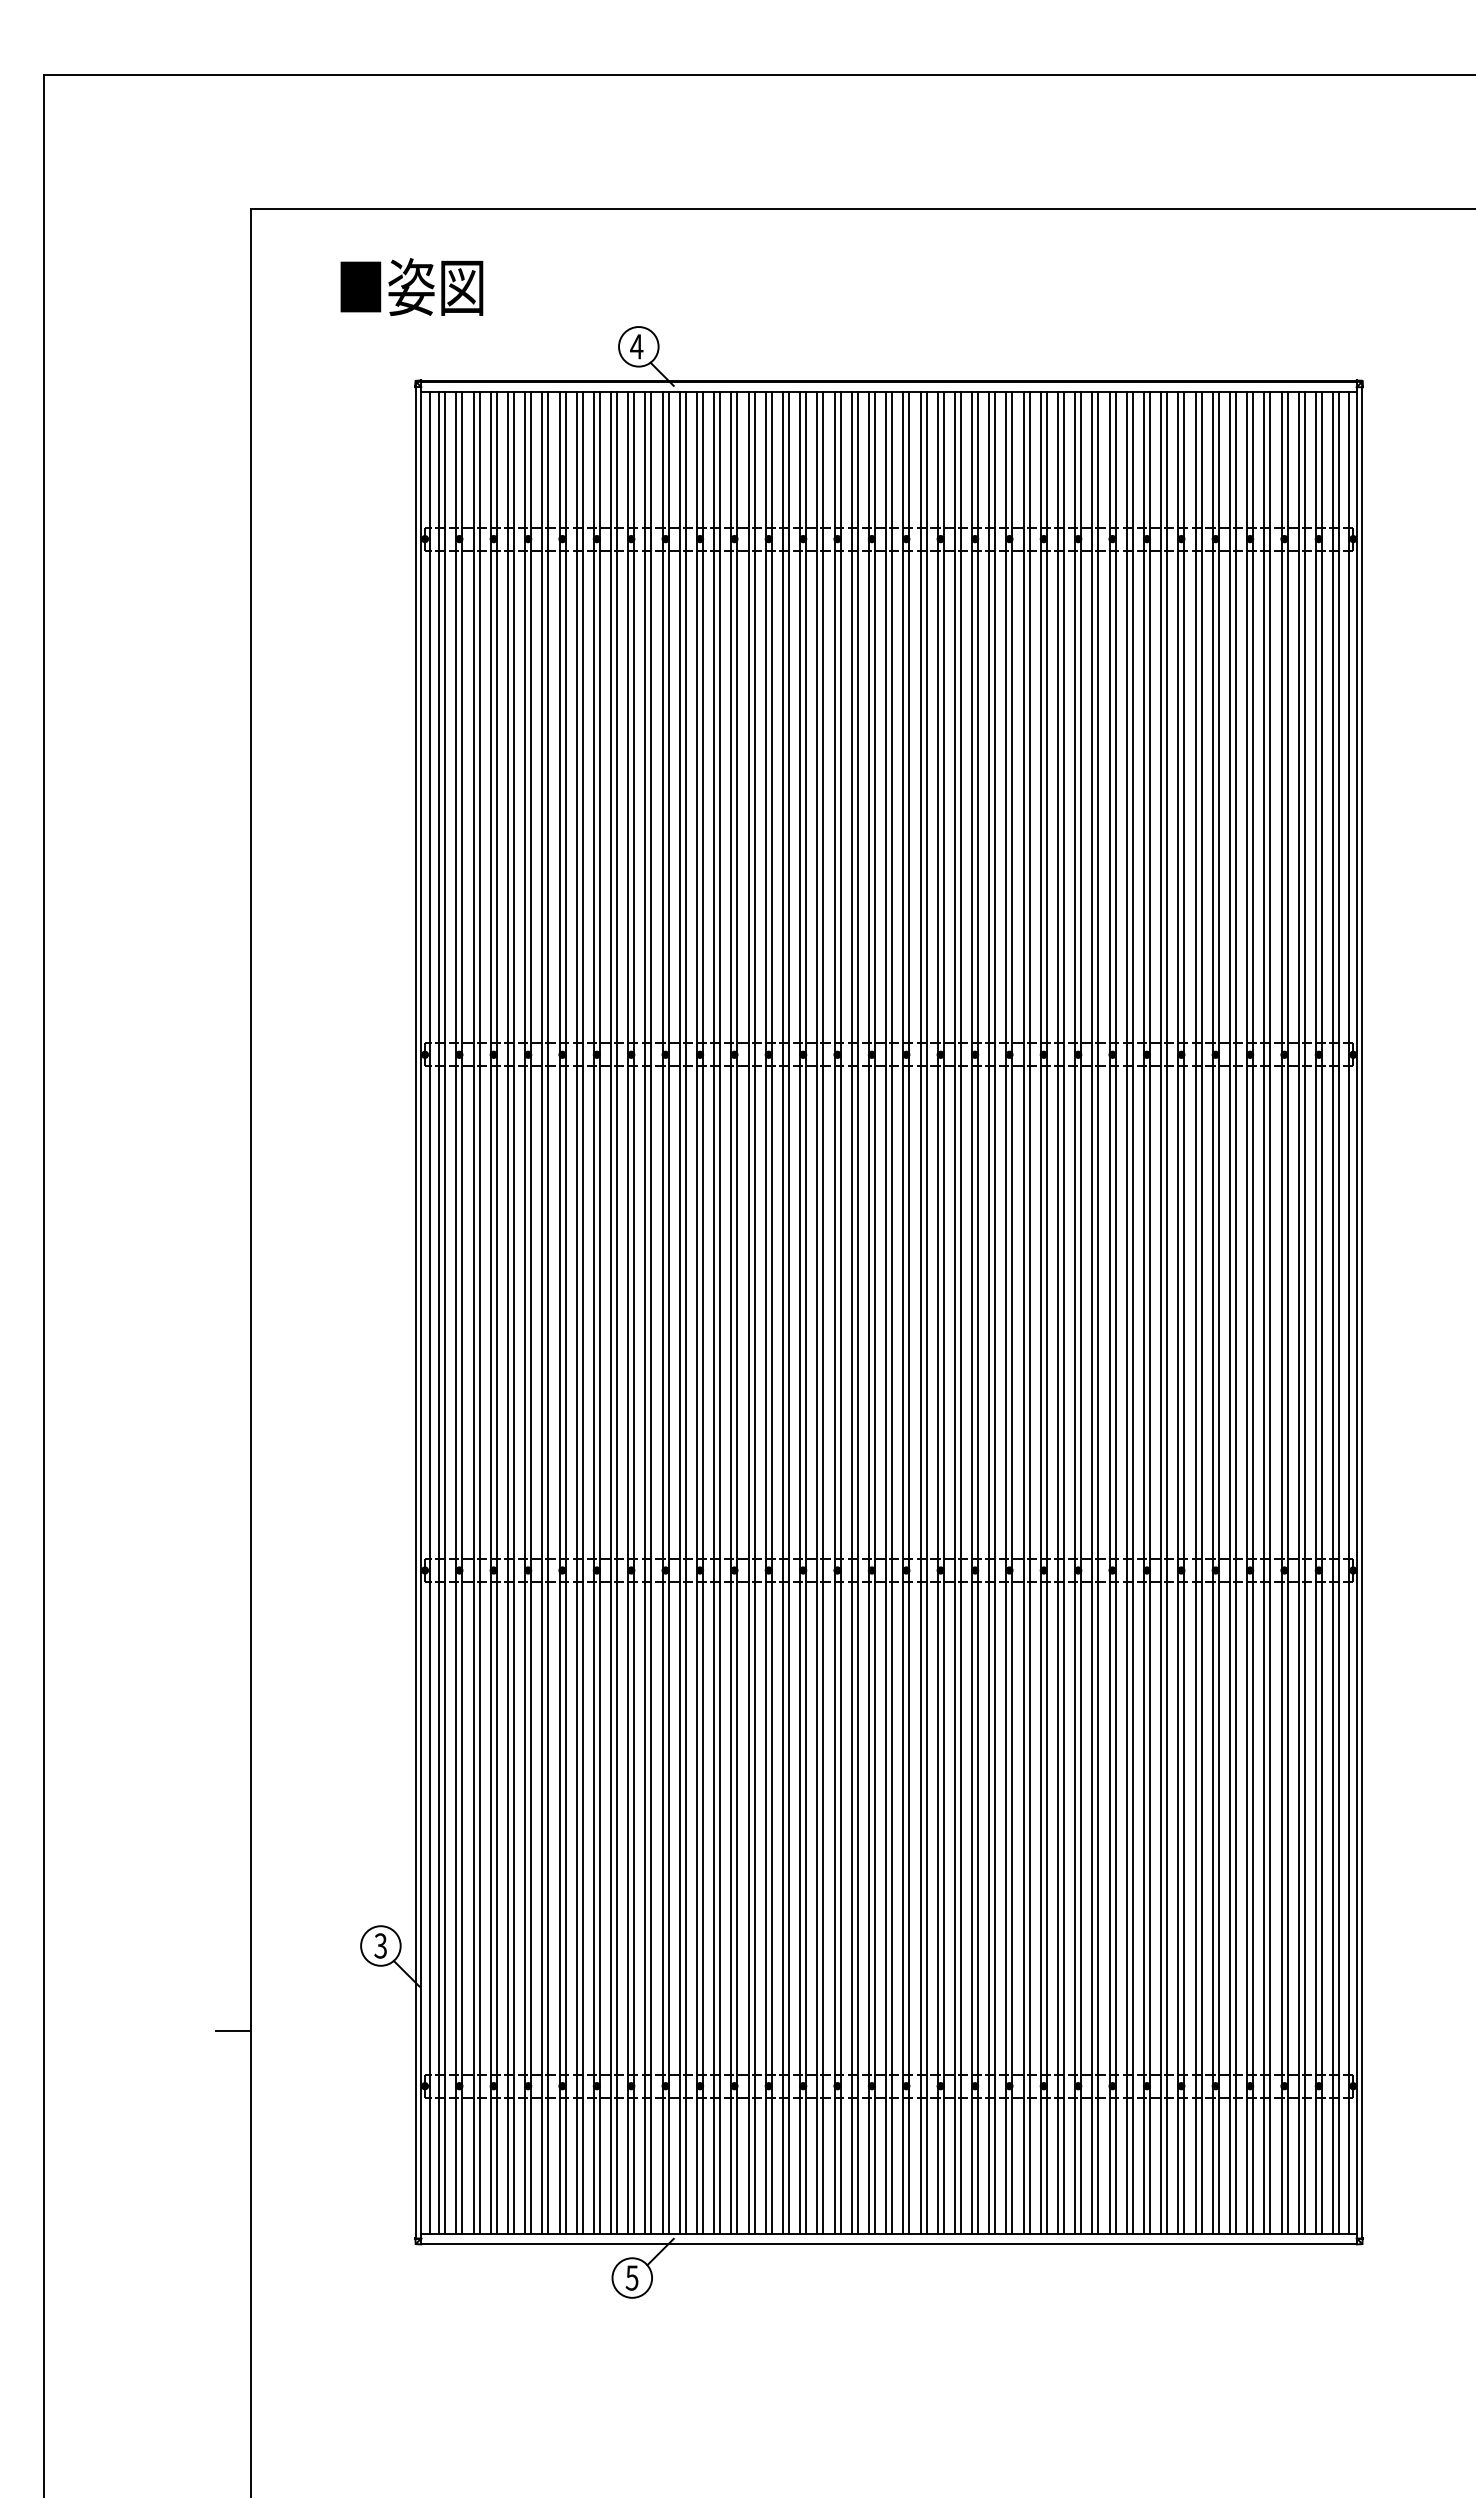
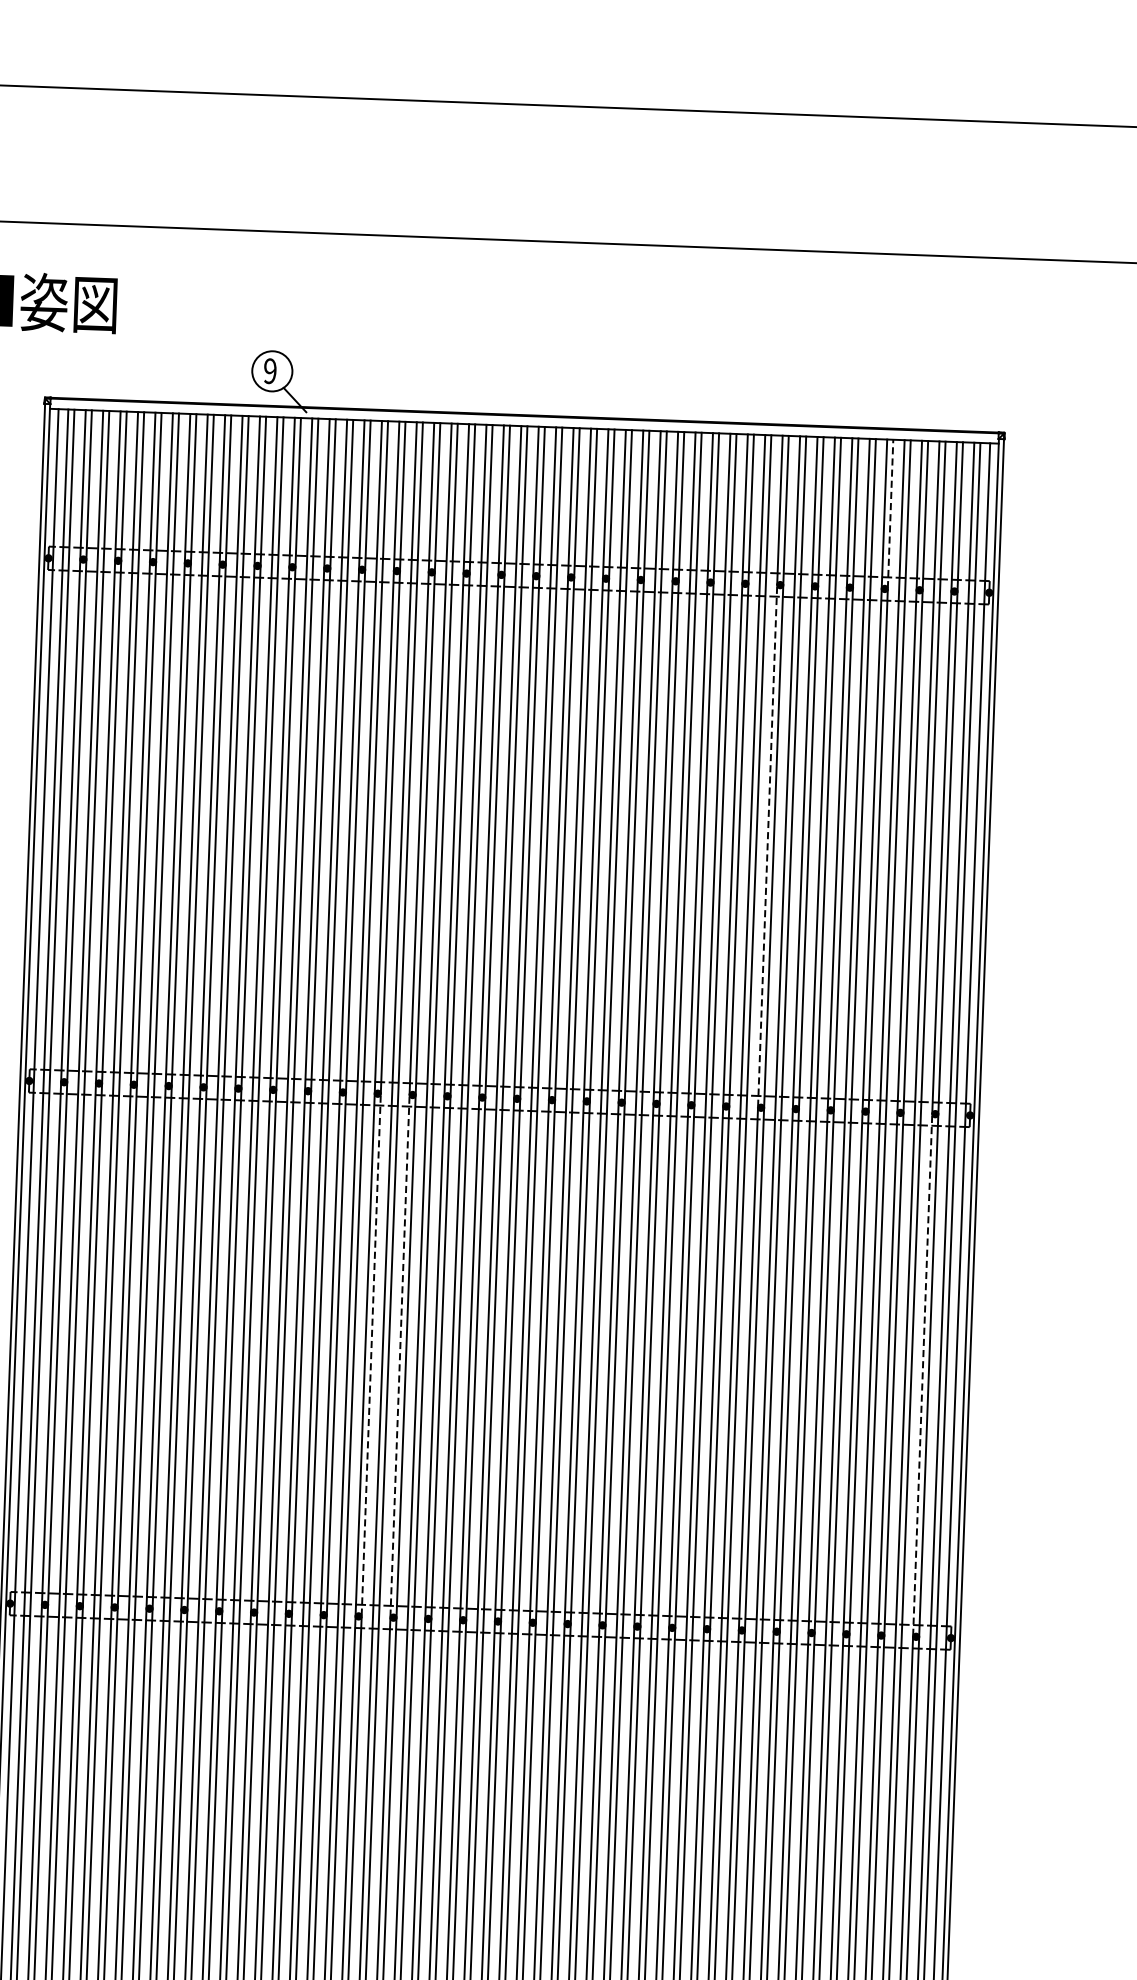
text: (636, 346) -> (270, 370), 4 -> 9
line: (1253, 464) -> (890, 513), solid -> dashed
line: (1143, 796) -> (767, 845), solid -> dashed
line: (771, 1312) -> (370, 1355), solid -> dashed
line: (800, 1312) -> (400, 1356), solid -> dashed
line: (1315, 1312) -> (922, 1375), solid -> dashed

